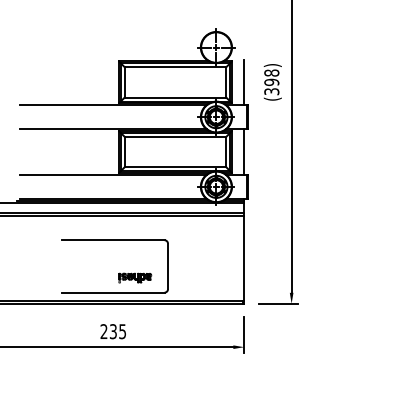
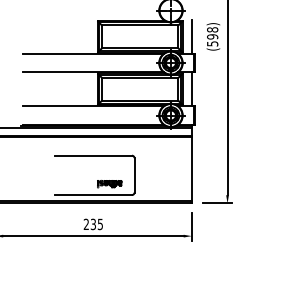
text: (271, 91) -> (212, 43), (398) -> (598)

